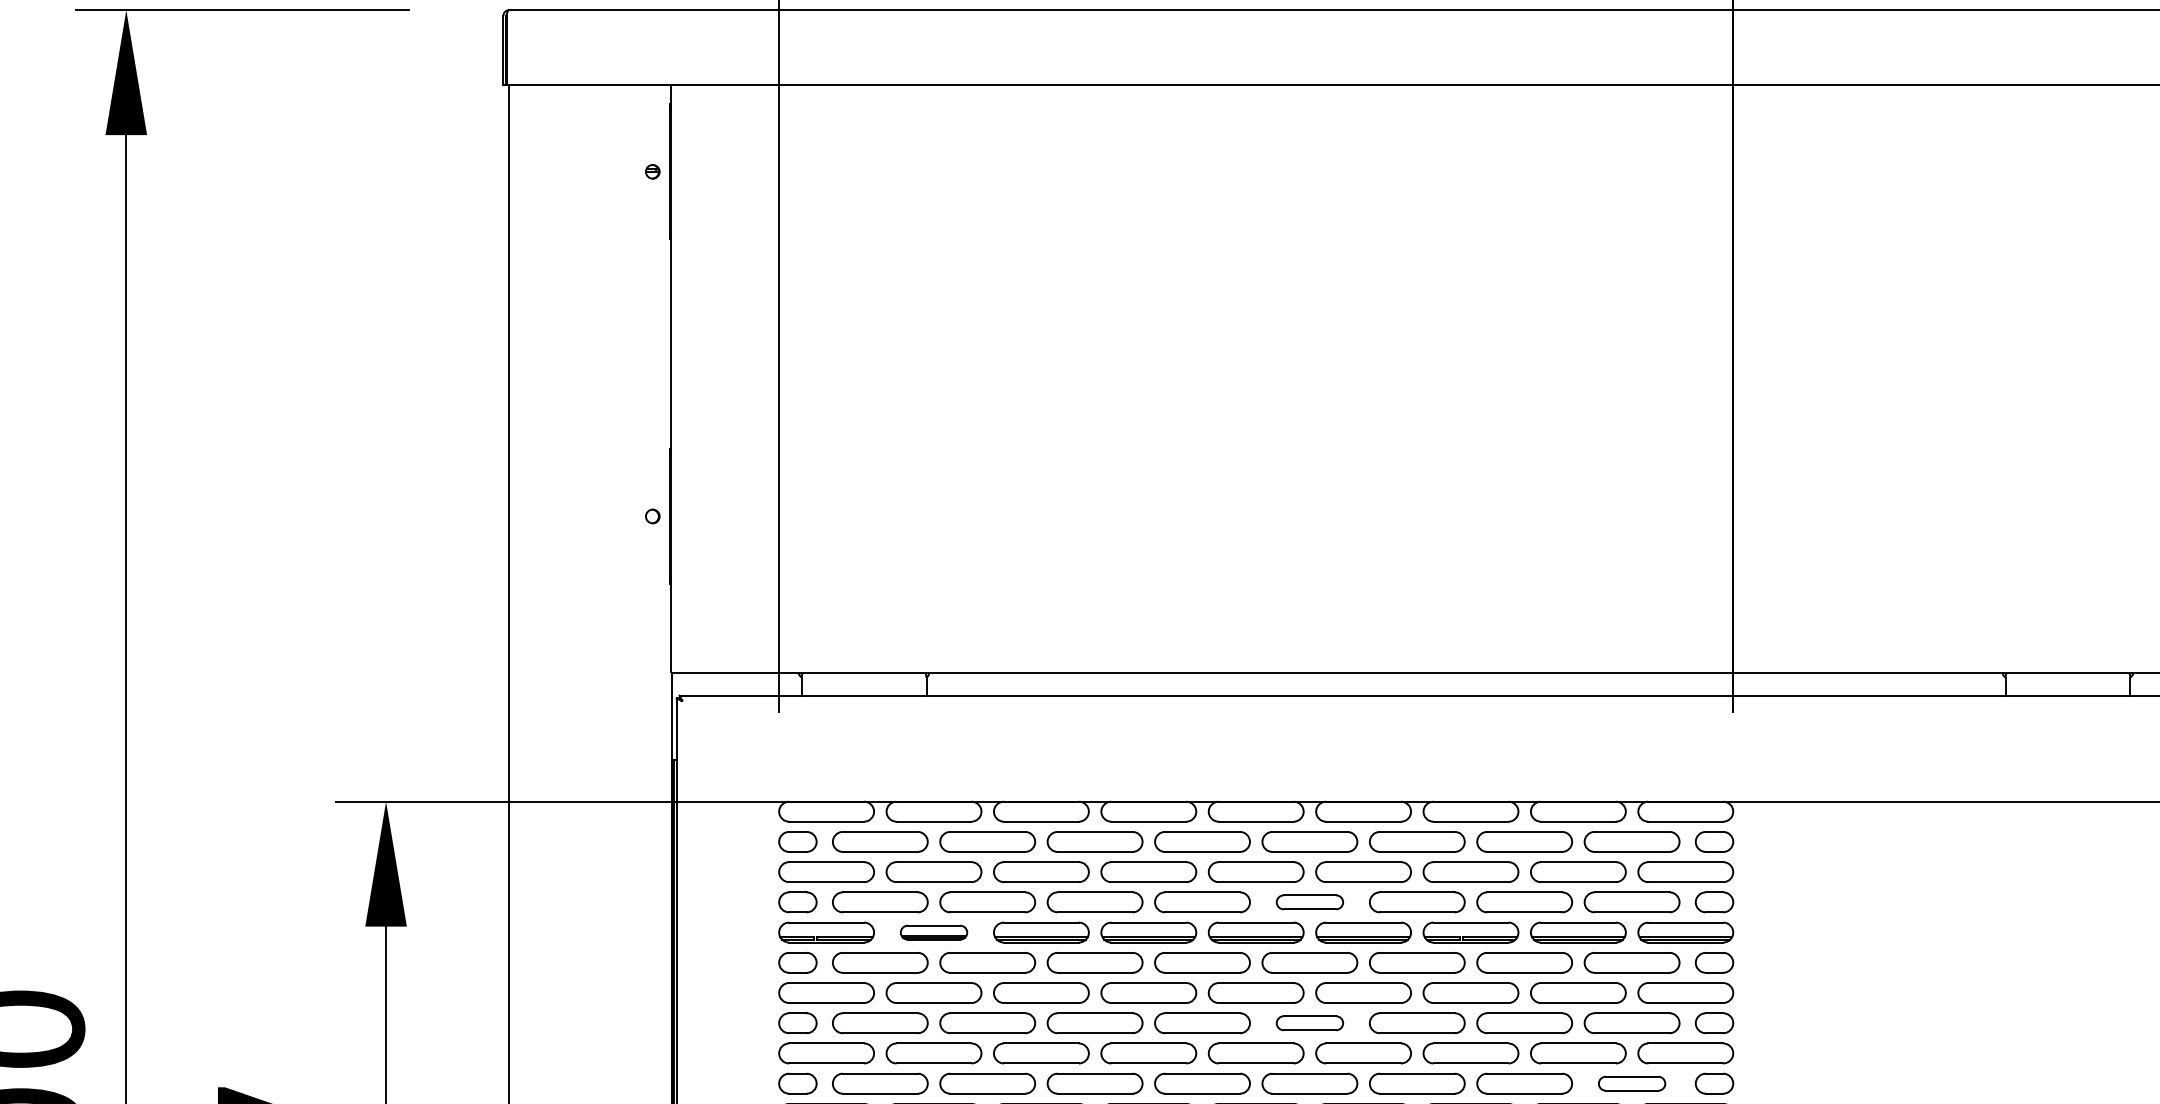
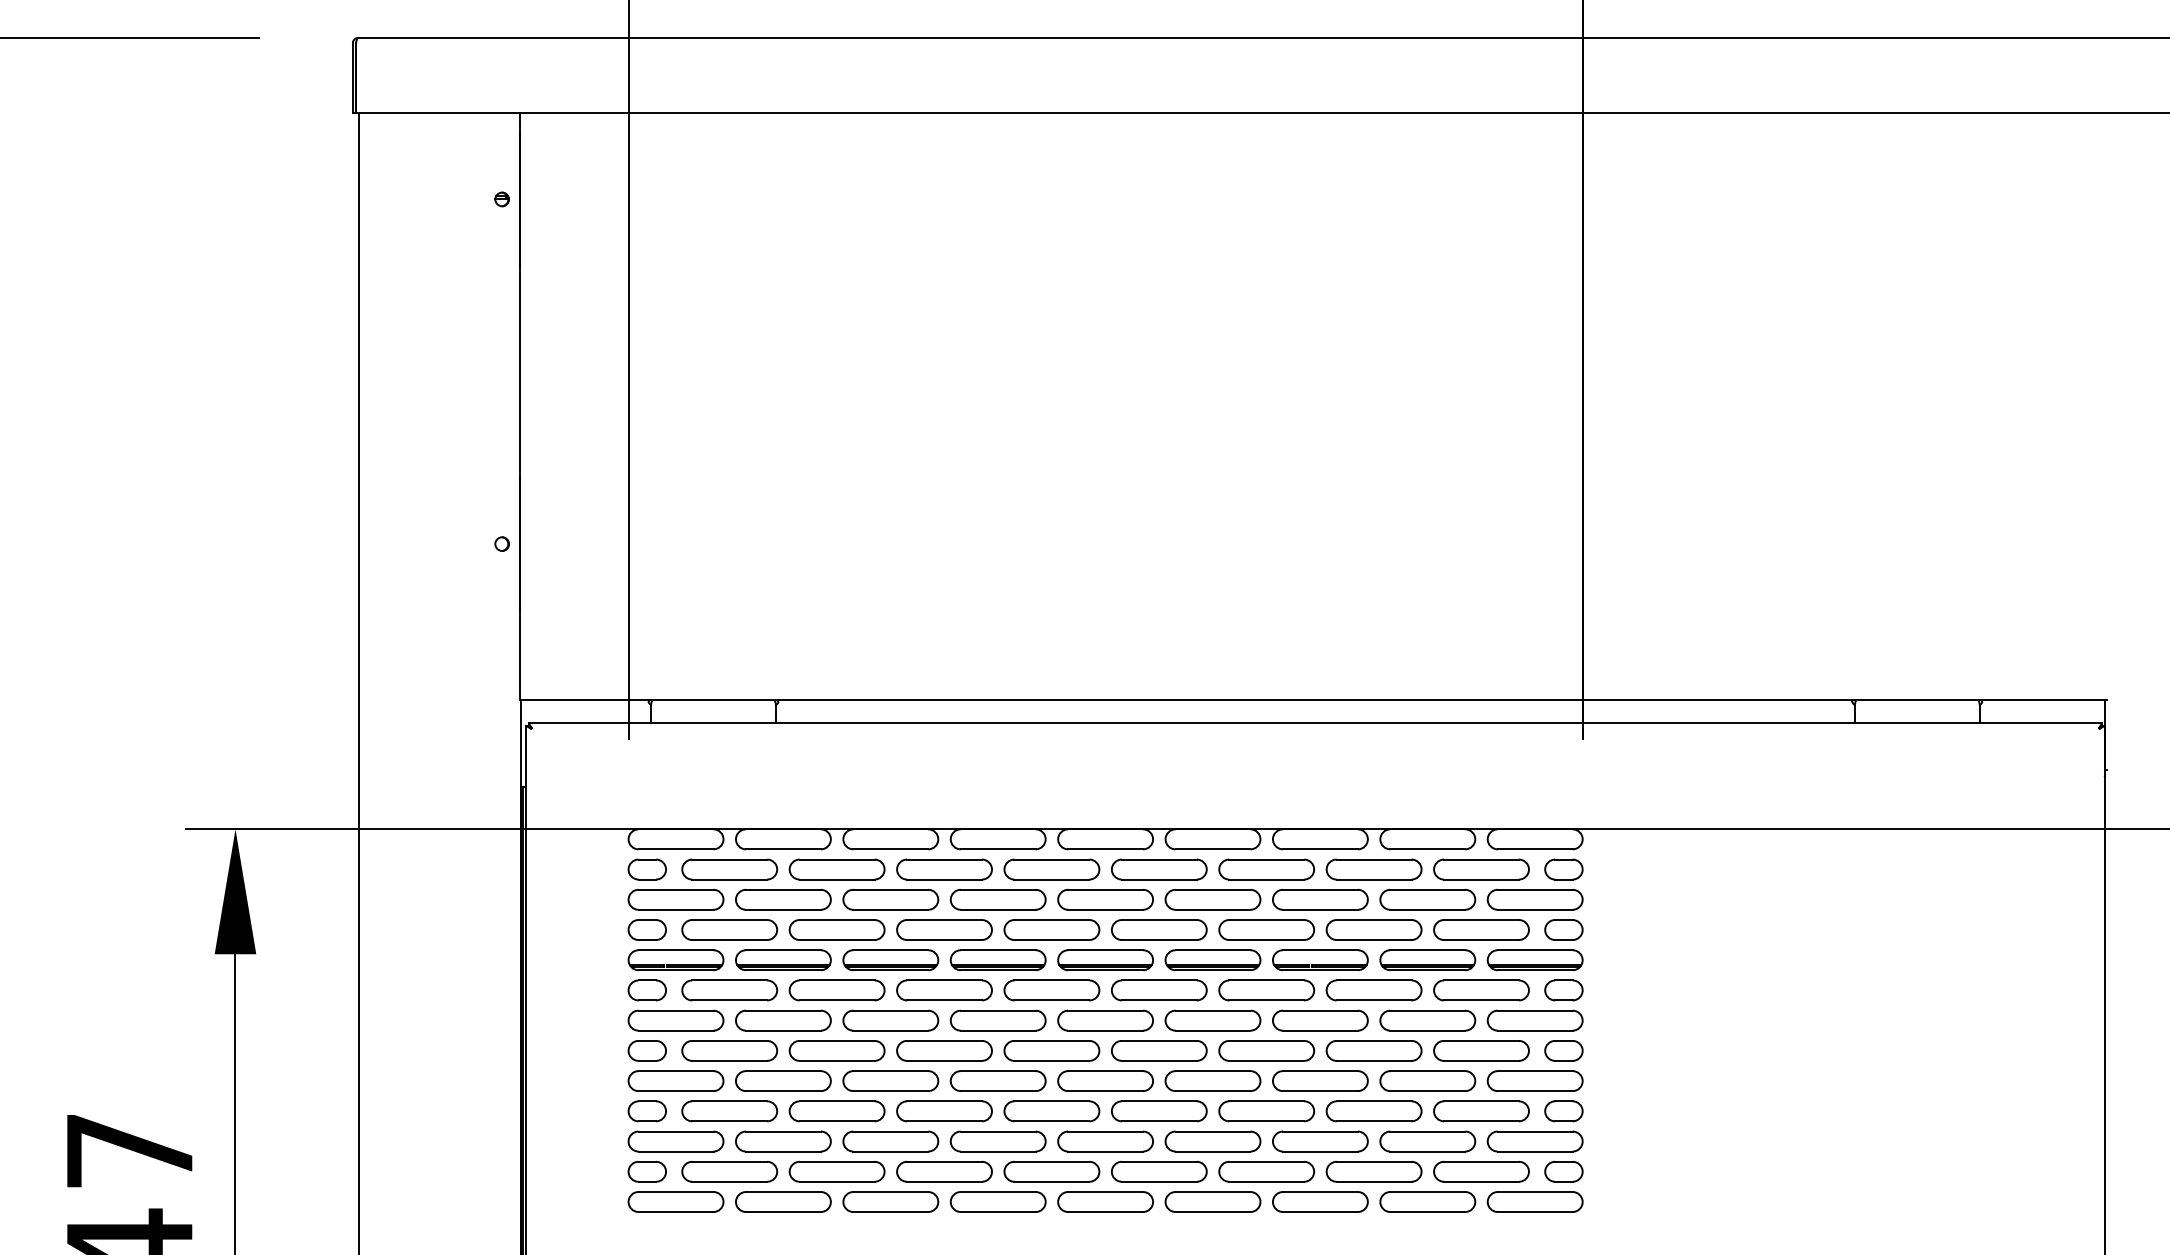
part: (1310, 901) -> (1159, 929), size x1.43
part: (934, 932) -> (783, 960), size x1.43
part: (1310, 1022) -> (1159, 1050), size x1.43
part: (1632, 1083) -> (1481, 1111), size x1.43

